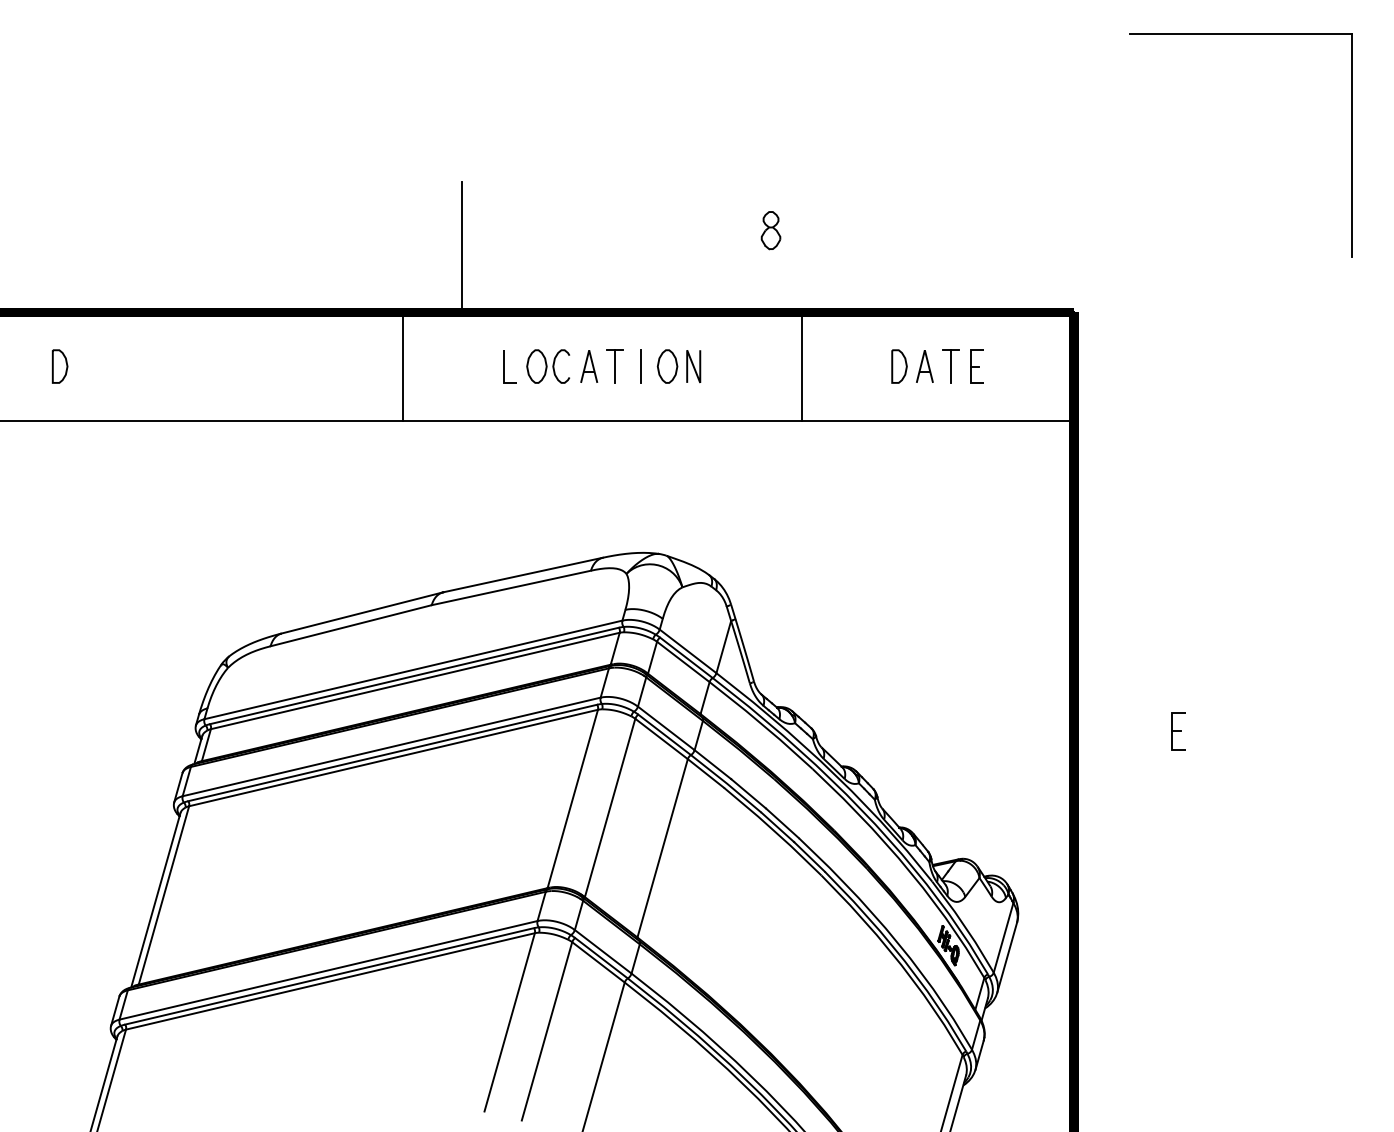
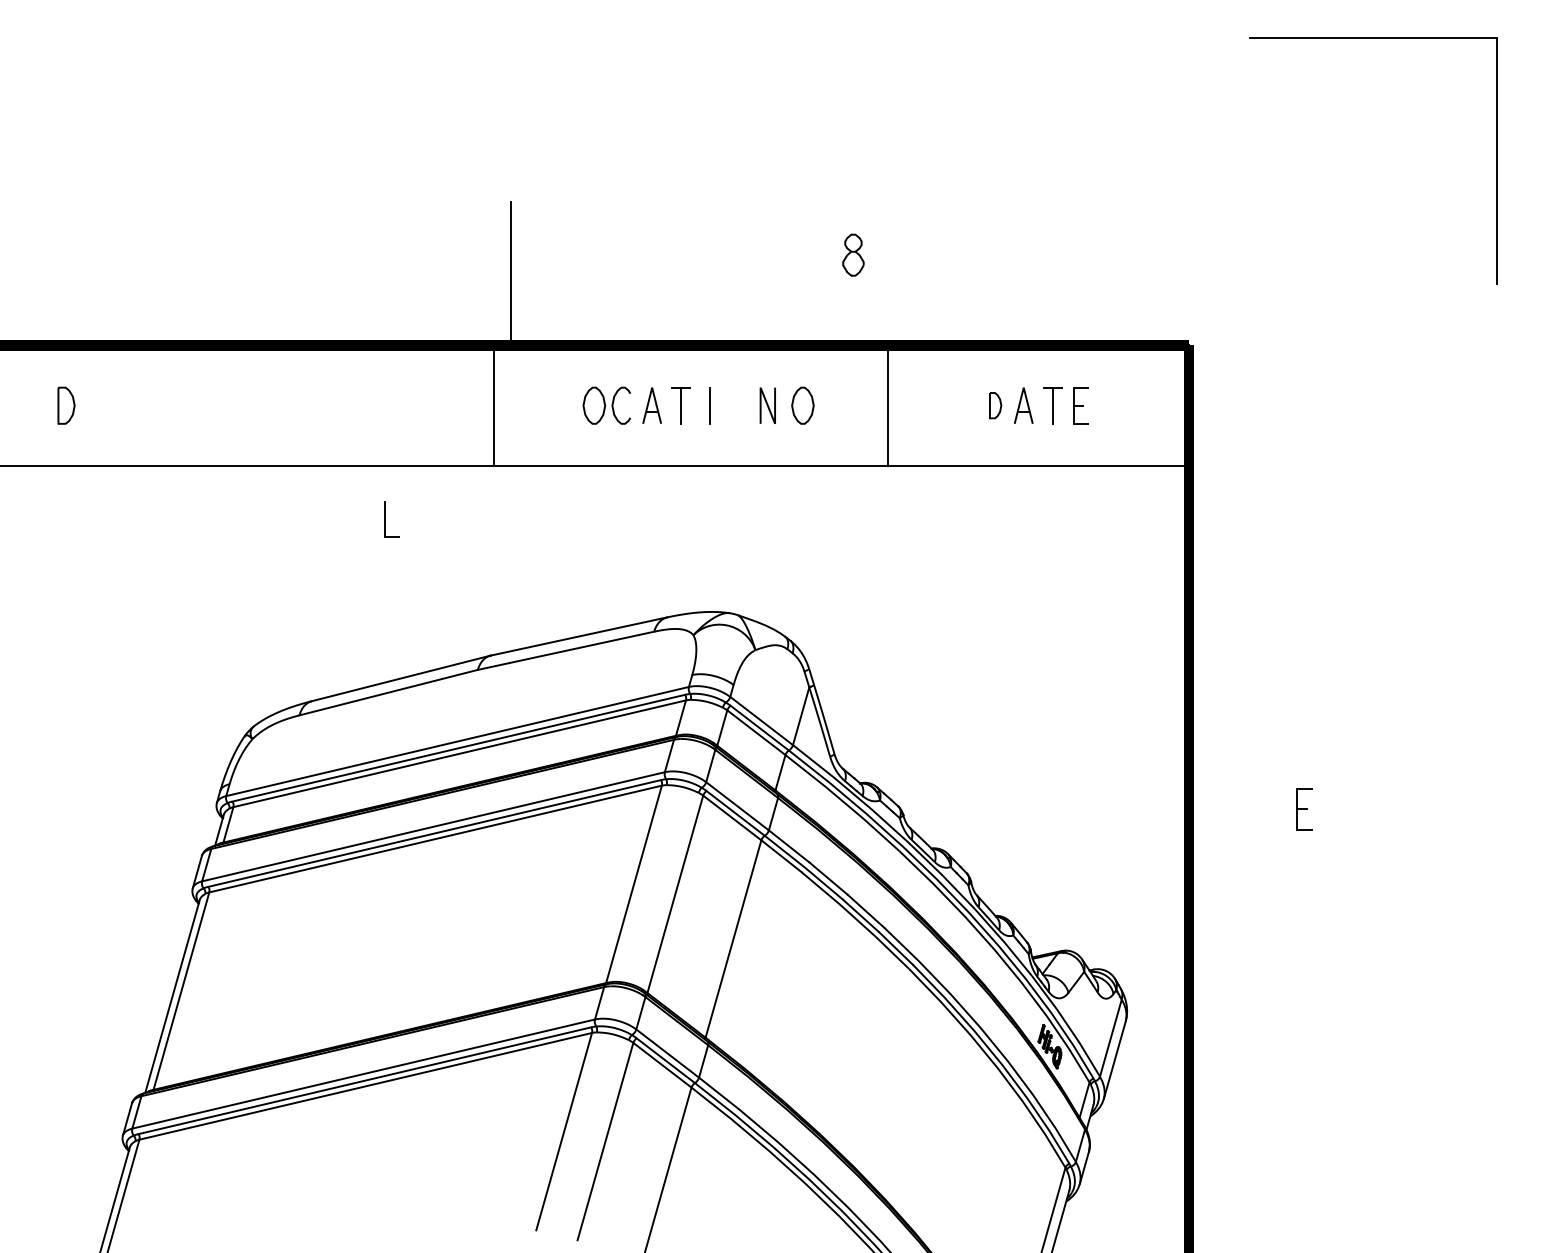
line: (402, 366) -> (493, 405), moved
part: (667, 366) -> (802, 405), moved
part: (899, 366) -> (995, 405), size x0.7
line: (504, 367) -> (385, 519), moved

